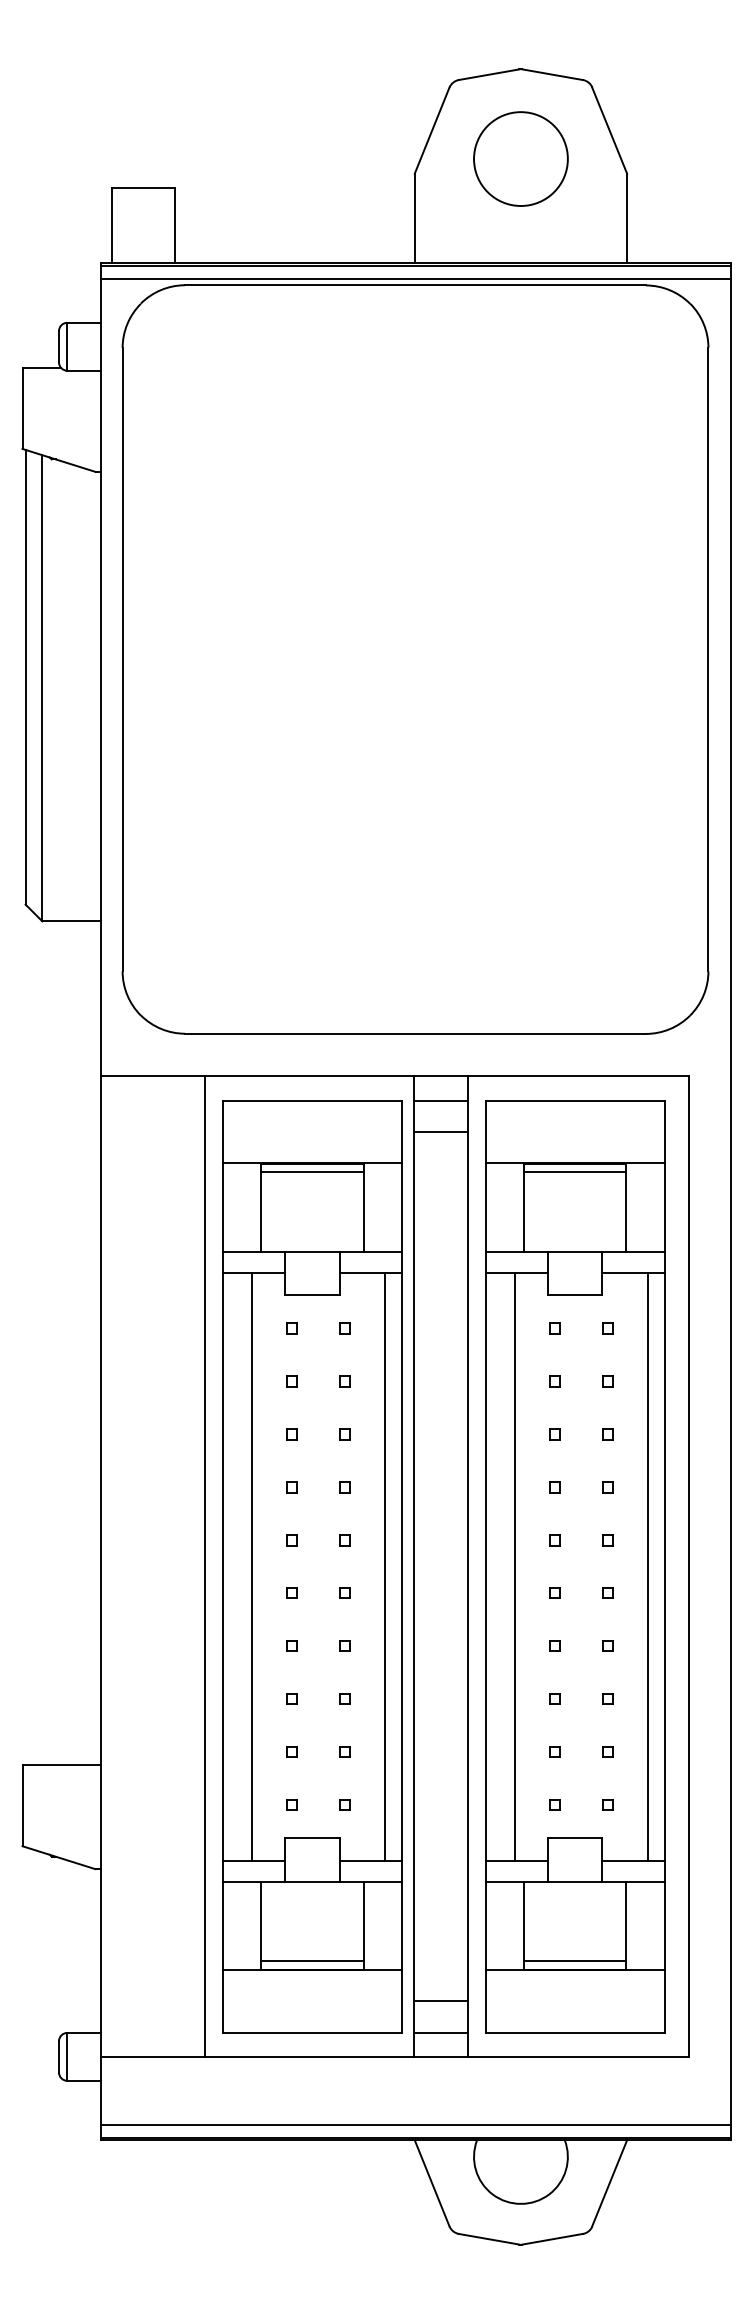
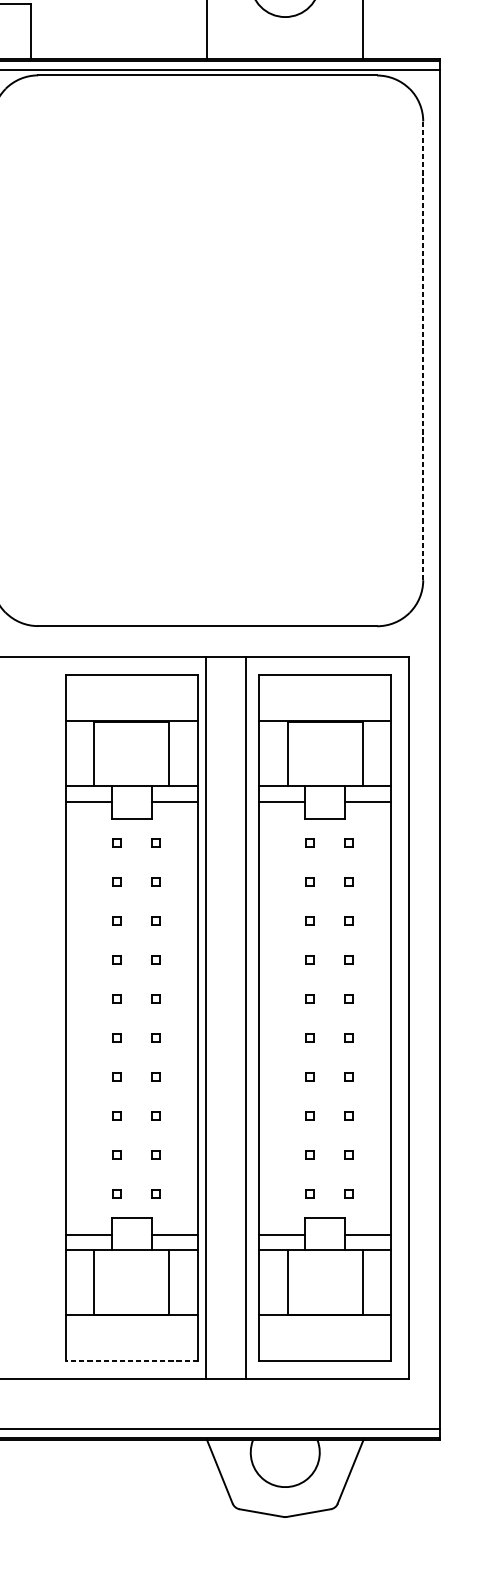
line: (708, 659) -> (423, 350), solid -> dashed
line: (440, 1100) -> (226, 675), removed
line: (440, 1132) -> (226, 698), removed
line: (312, 1172) -> (131, 728), removed
line: (575, 1172) -> (325, 728), removed
line: (204, 1566) -> (52, 1018), removed
line: (252, 1566) -> (87, 1018), removed
line: (384, 1566) -> (184, 1018), removed
line: (515, 1566) -> (281, 1018), removed
line: (647, 1566) -> (378, 1018), removed
line: (312, 1961) -> (131, 1308), removed
line: (575, 1961) -> (325, 1308), removed
line: (440, 2001) -> (226, 1338), removed
line: (312, 2032) -> (131, 1361), solid -> dashed
line: (440, 2032) -> (226, 1361), removed

